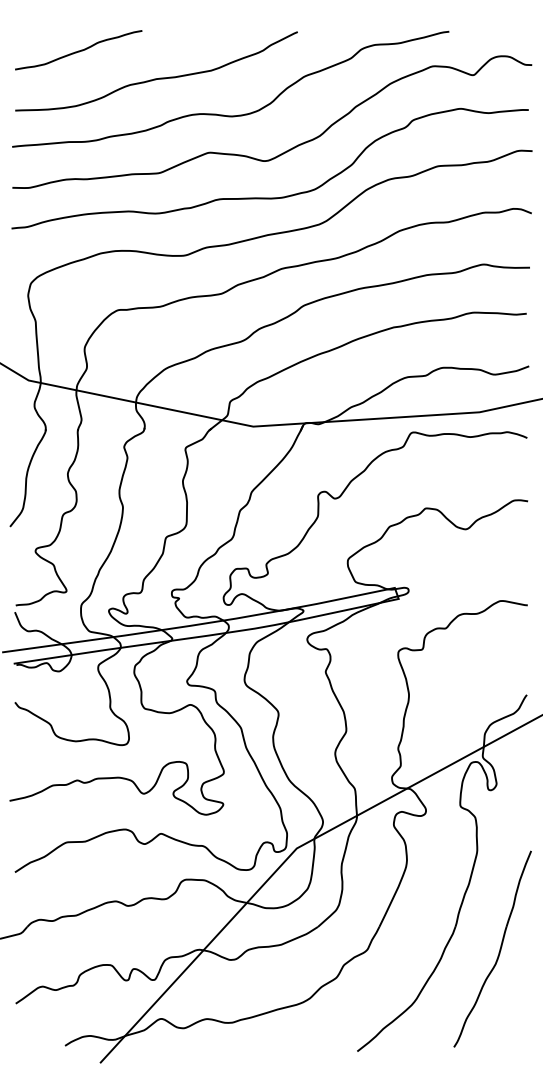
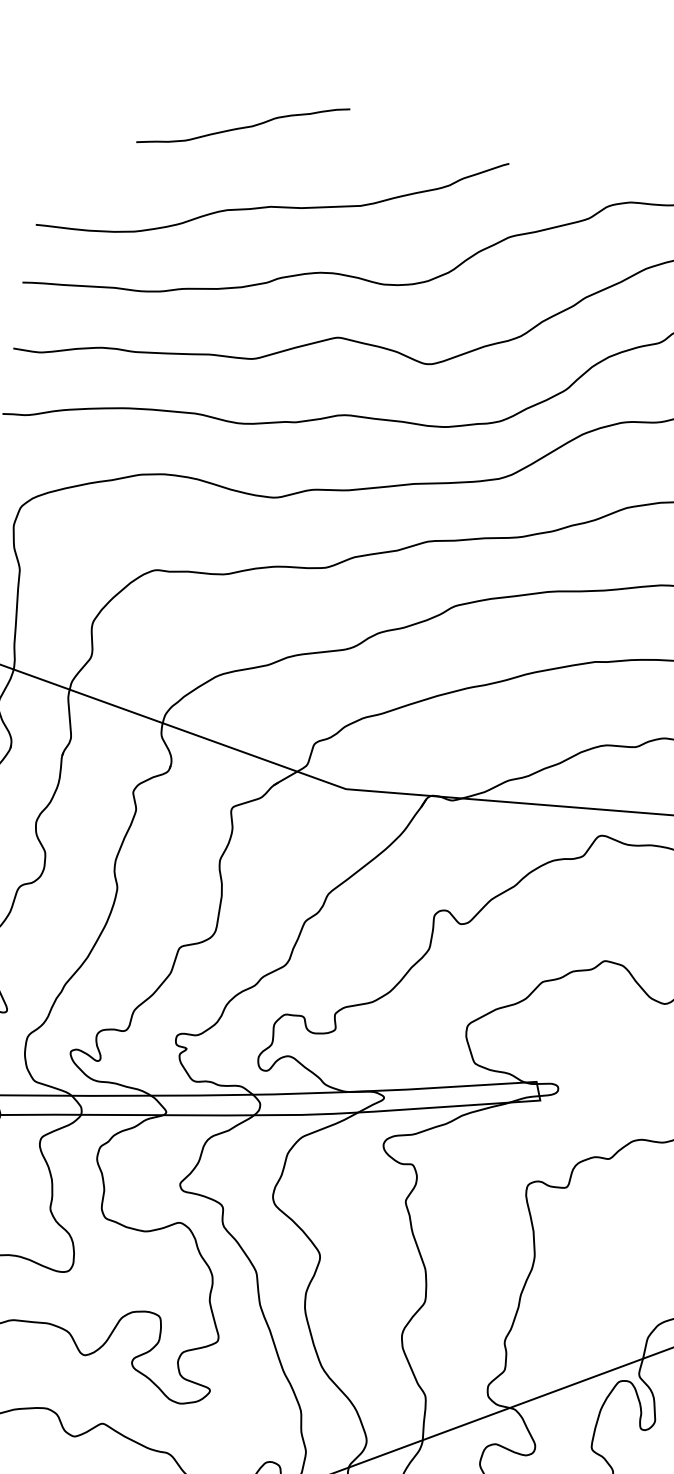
curve: (78, 50) -> (242, 126), moved

